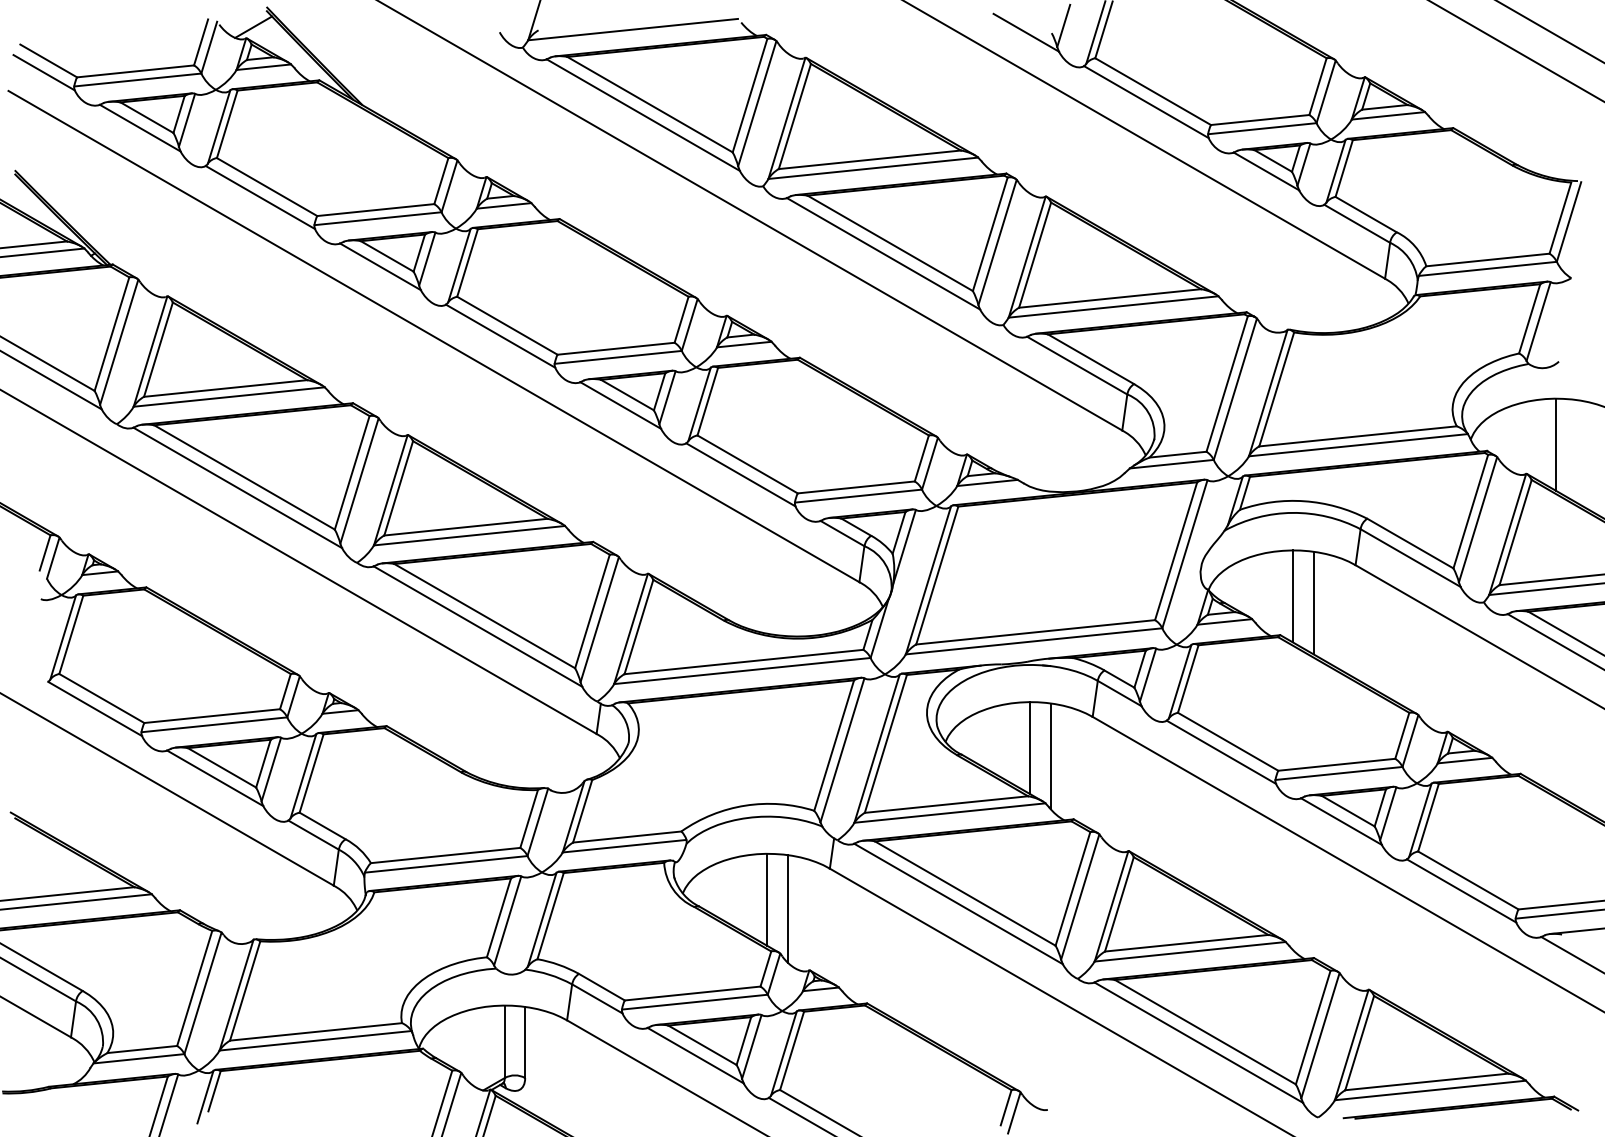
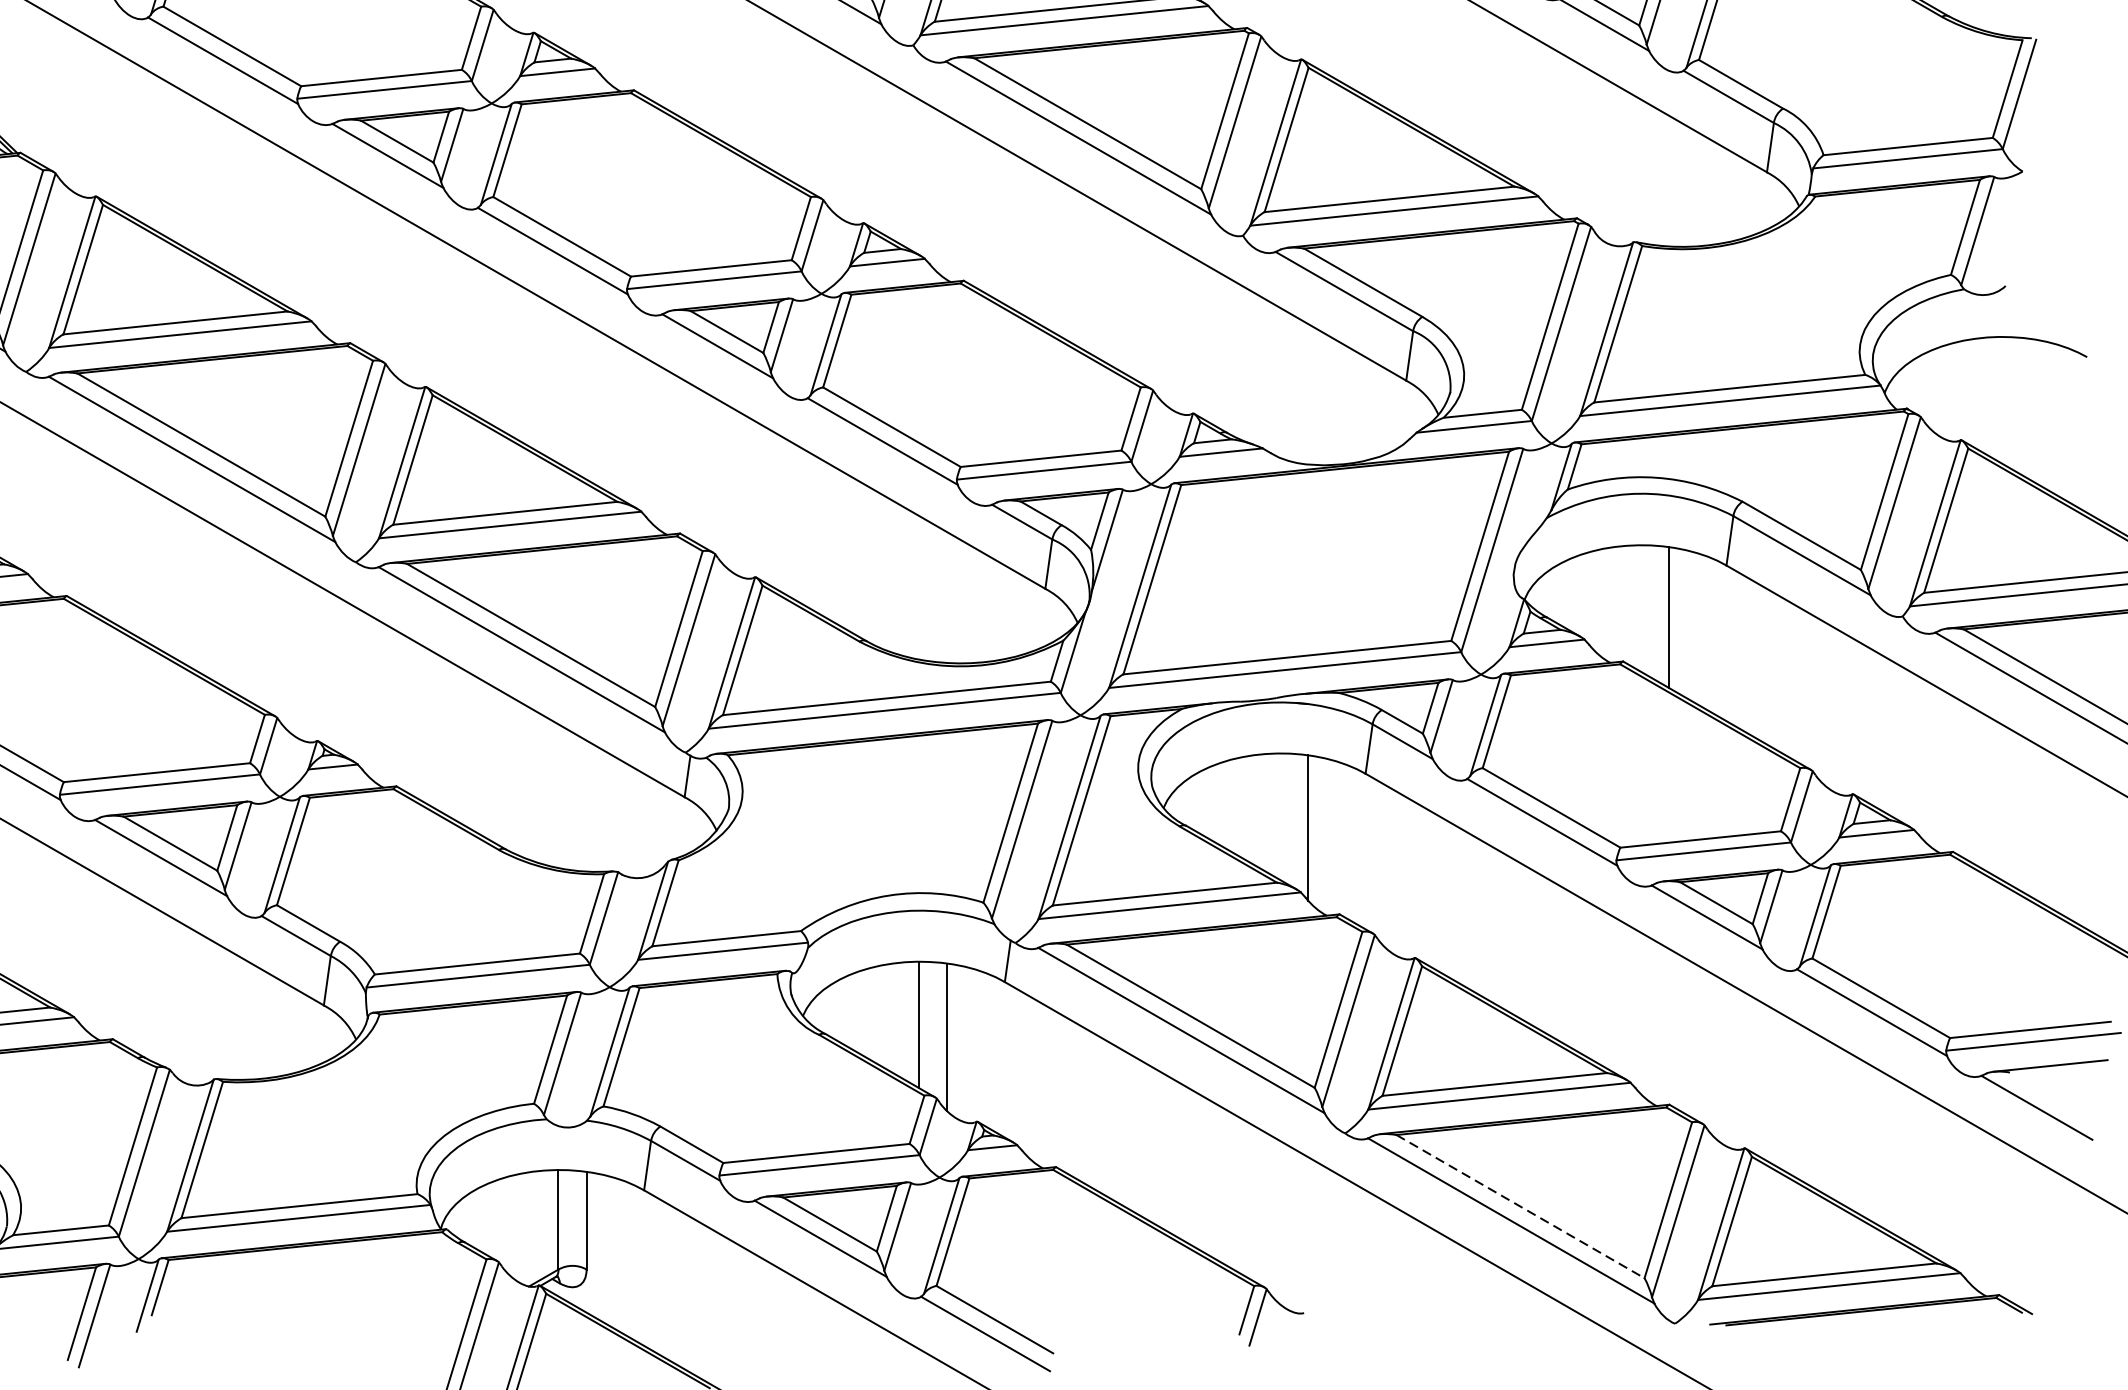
line: (1555, 444) -> (2000, 399), removed
line: (1293, 596) -> (1641, 608), removed
line: (1030, 748) -> (1280, 817), removed
line: (1205, 1032) -> (1520, 1206), solid -> dashed

